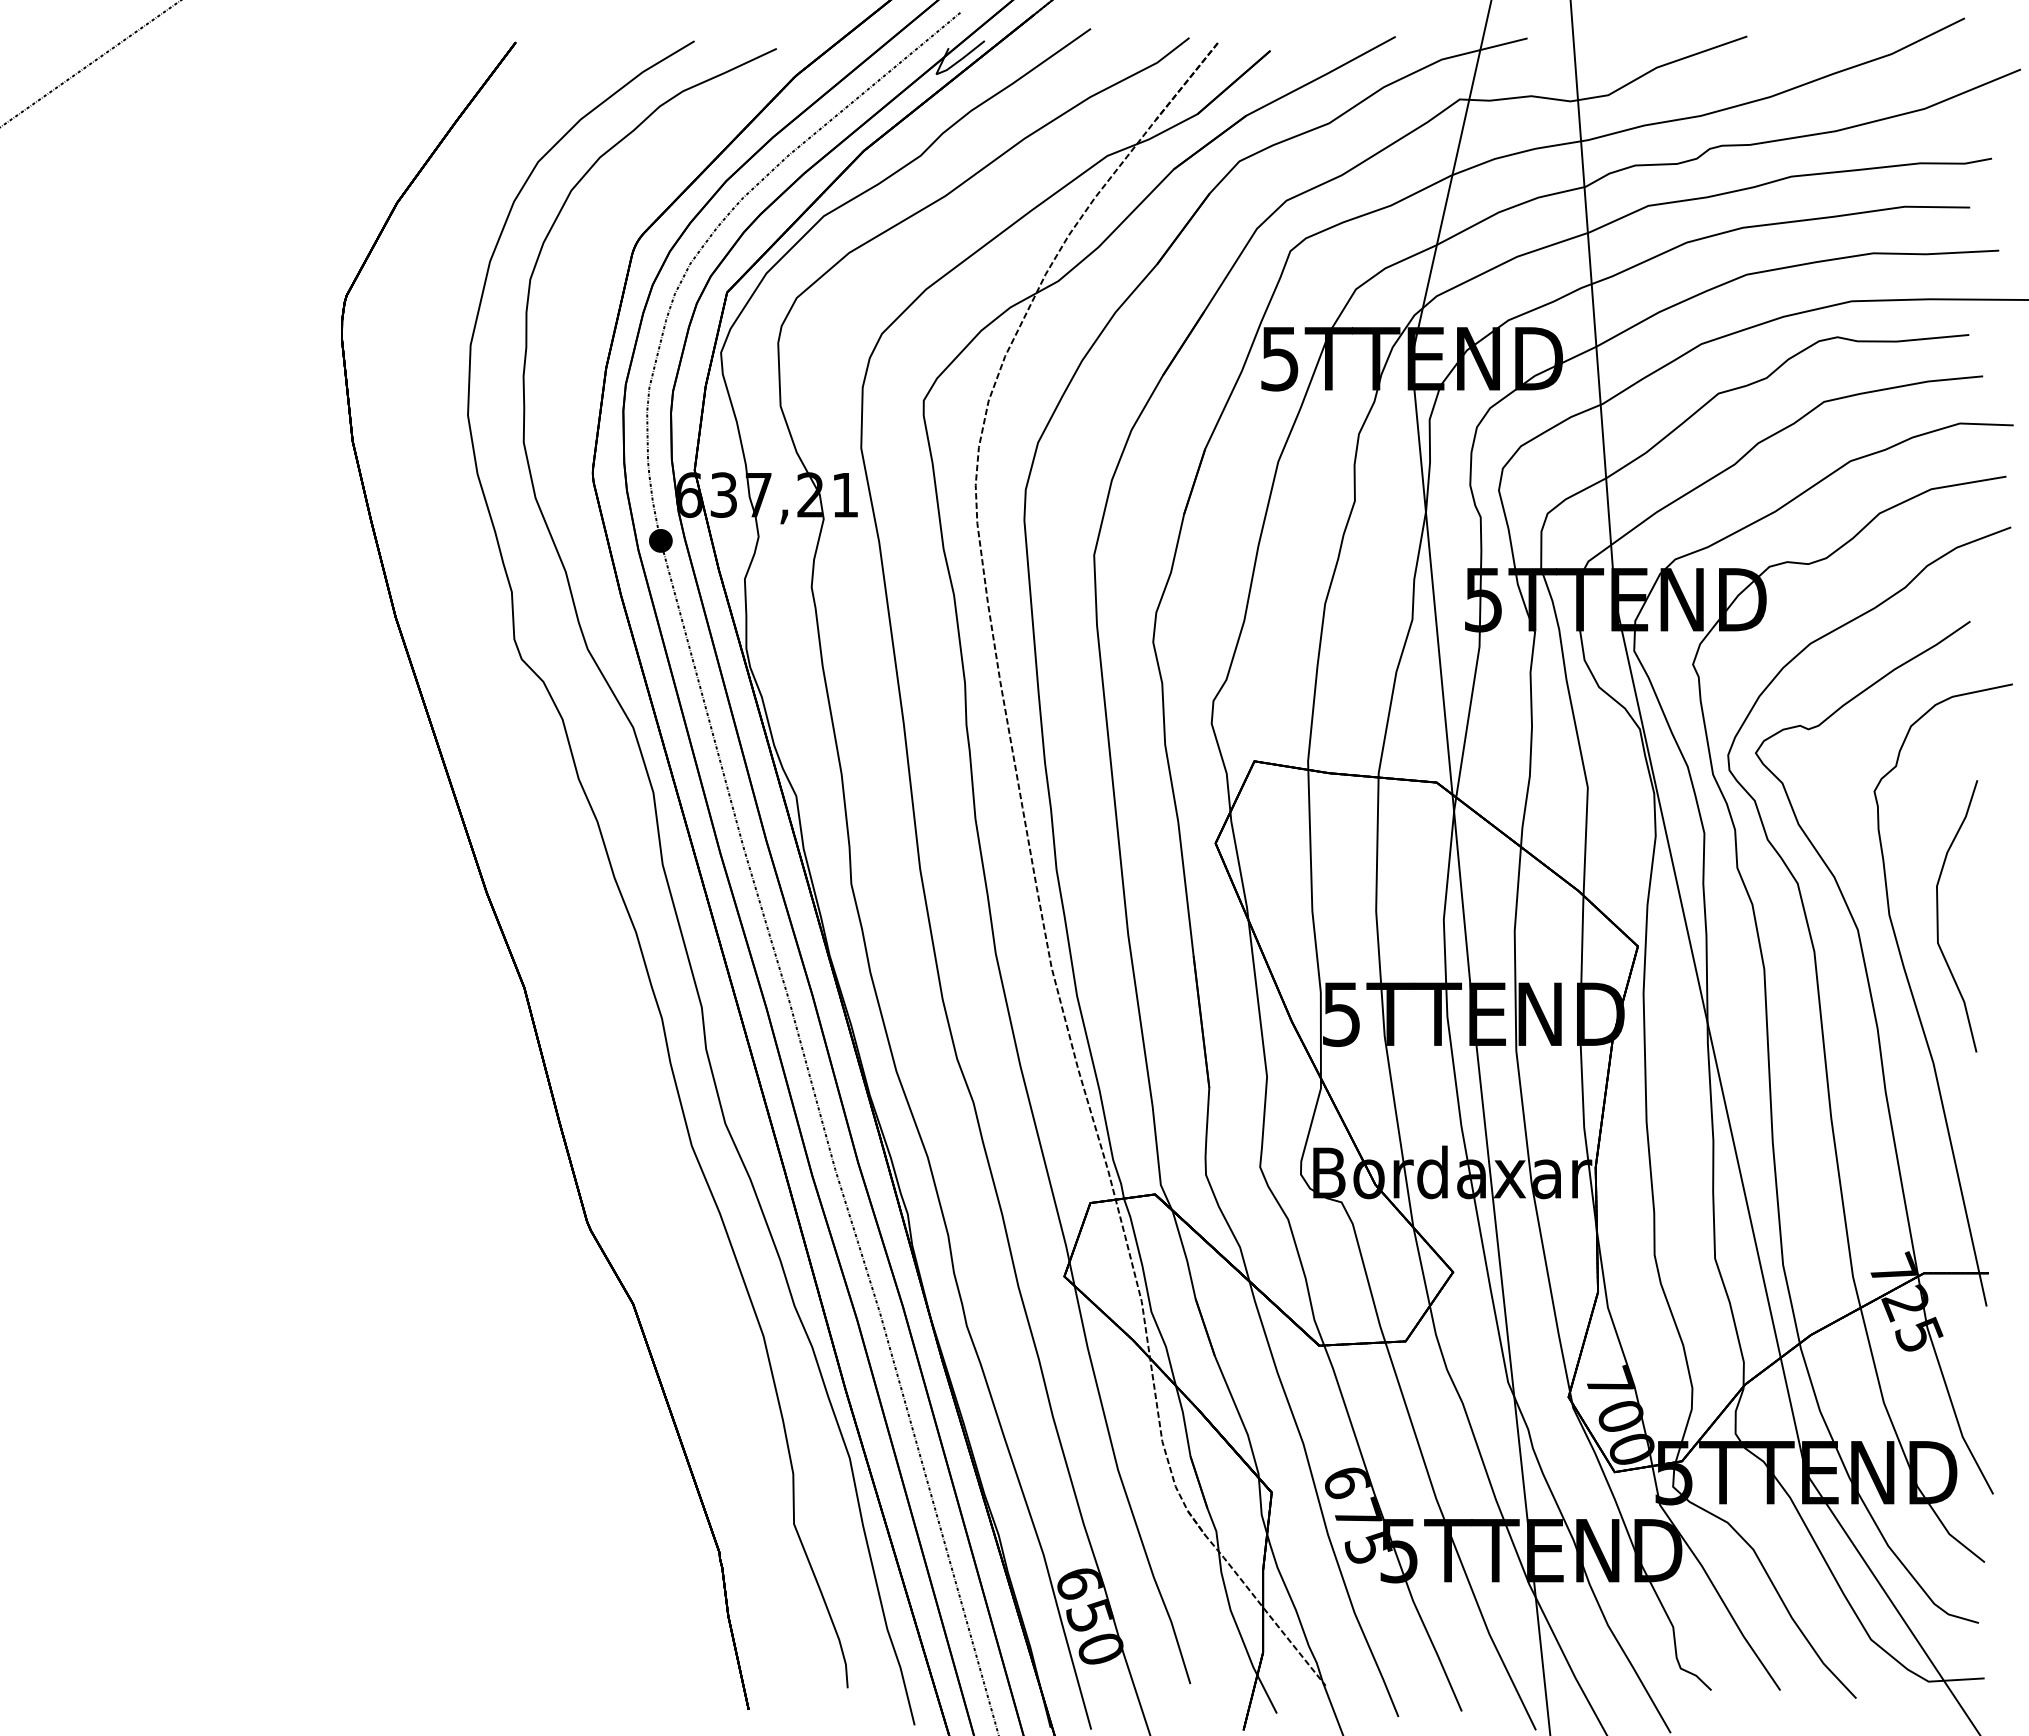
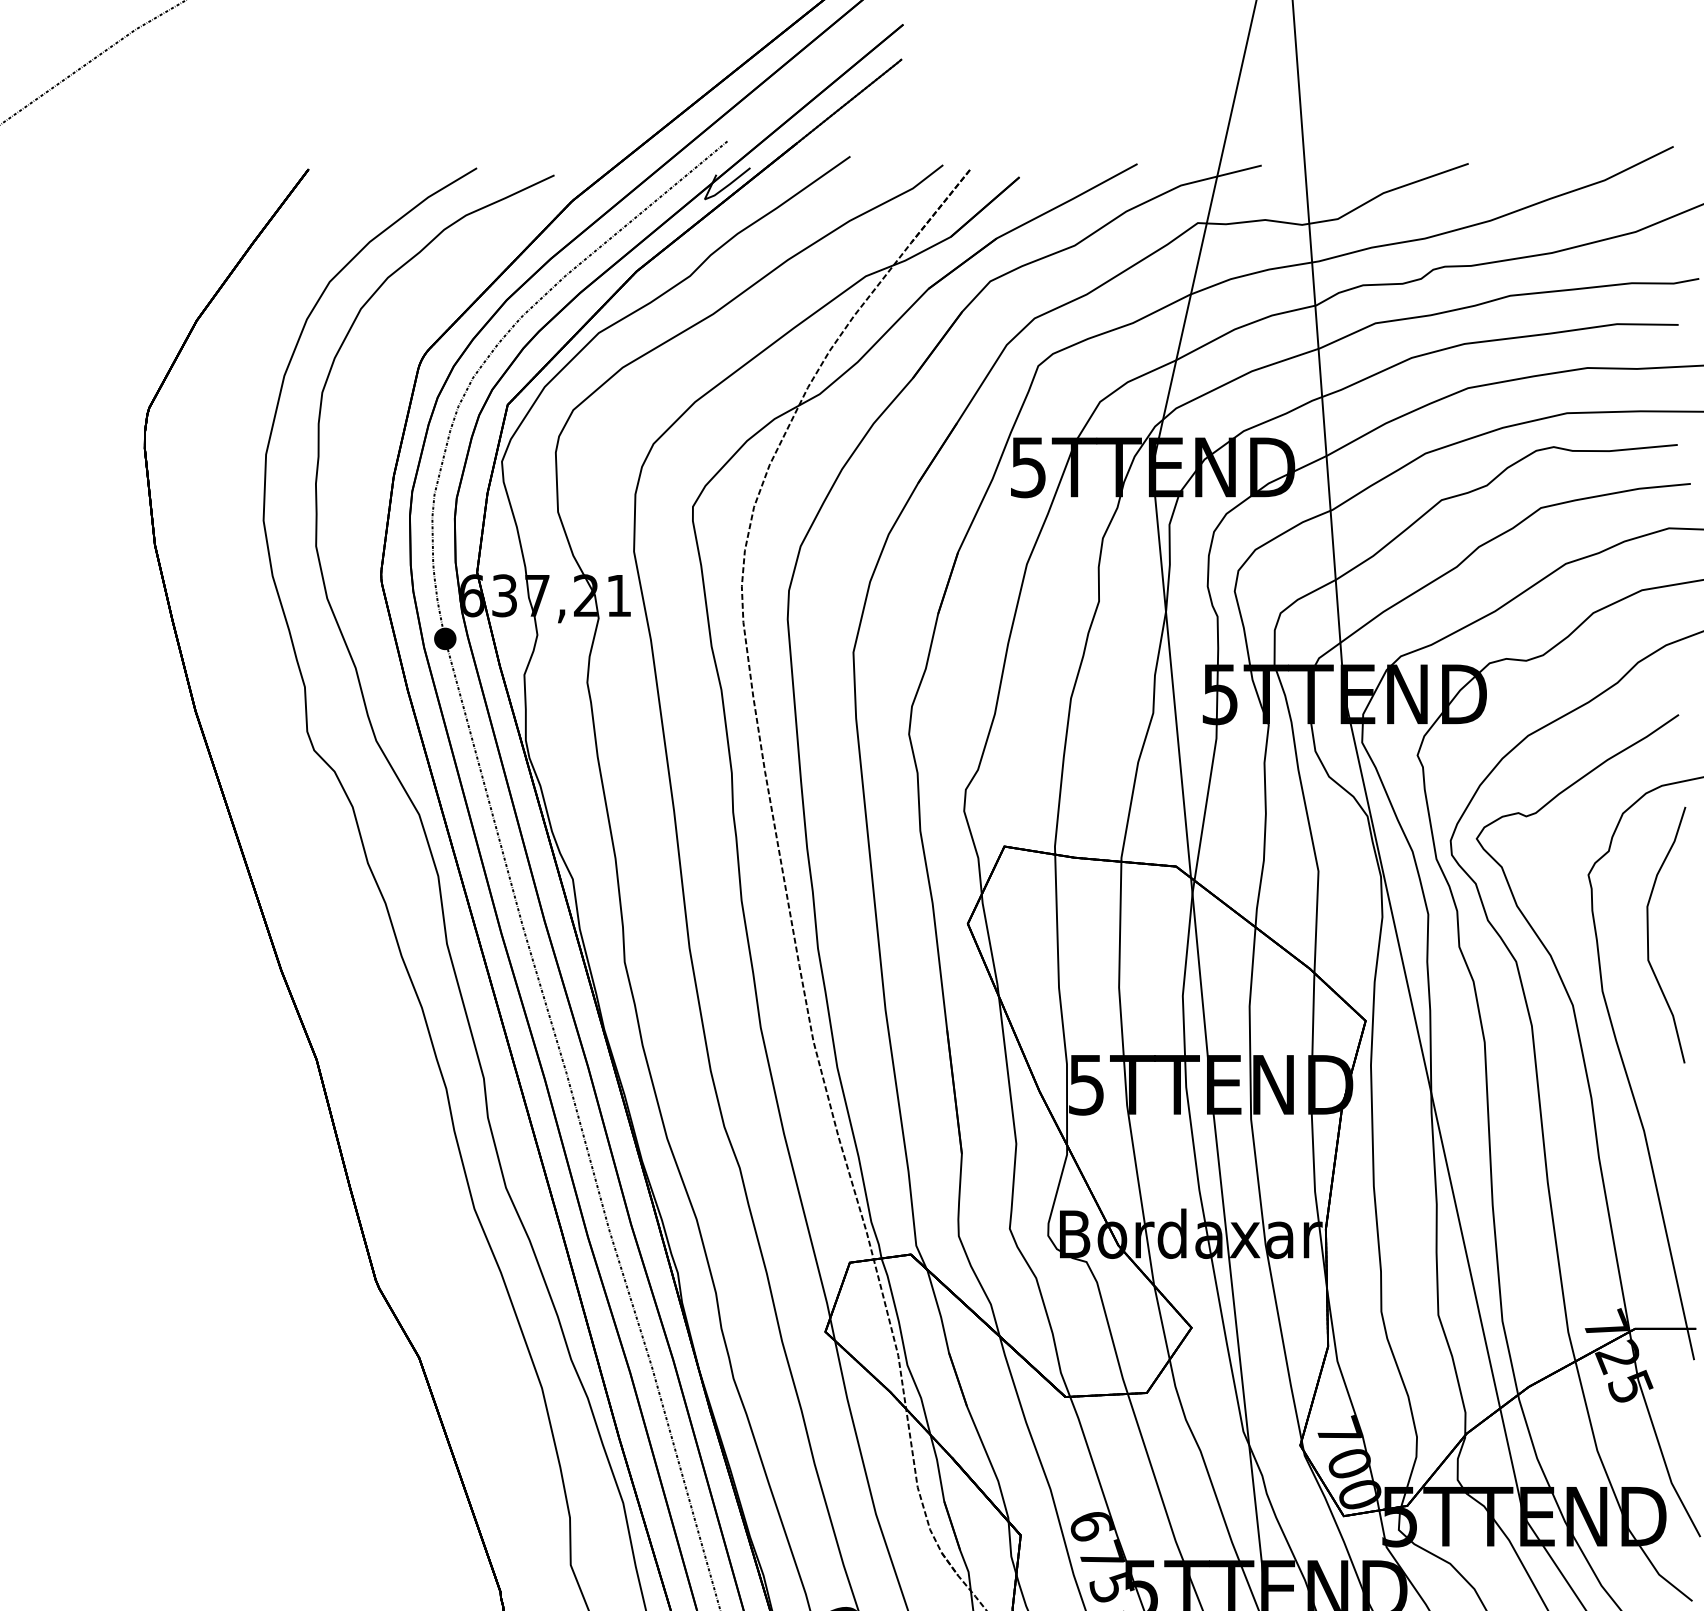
curve: (1938, 916) -> (1648, 935), moved

